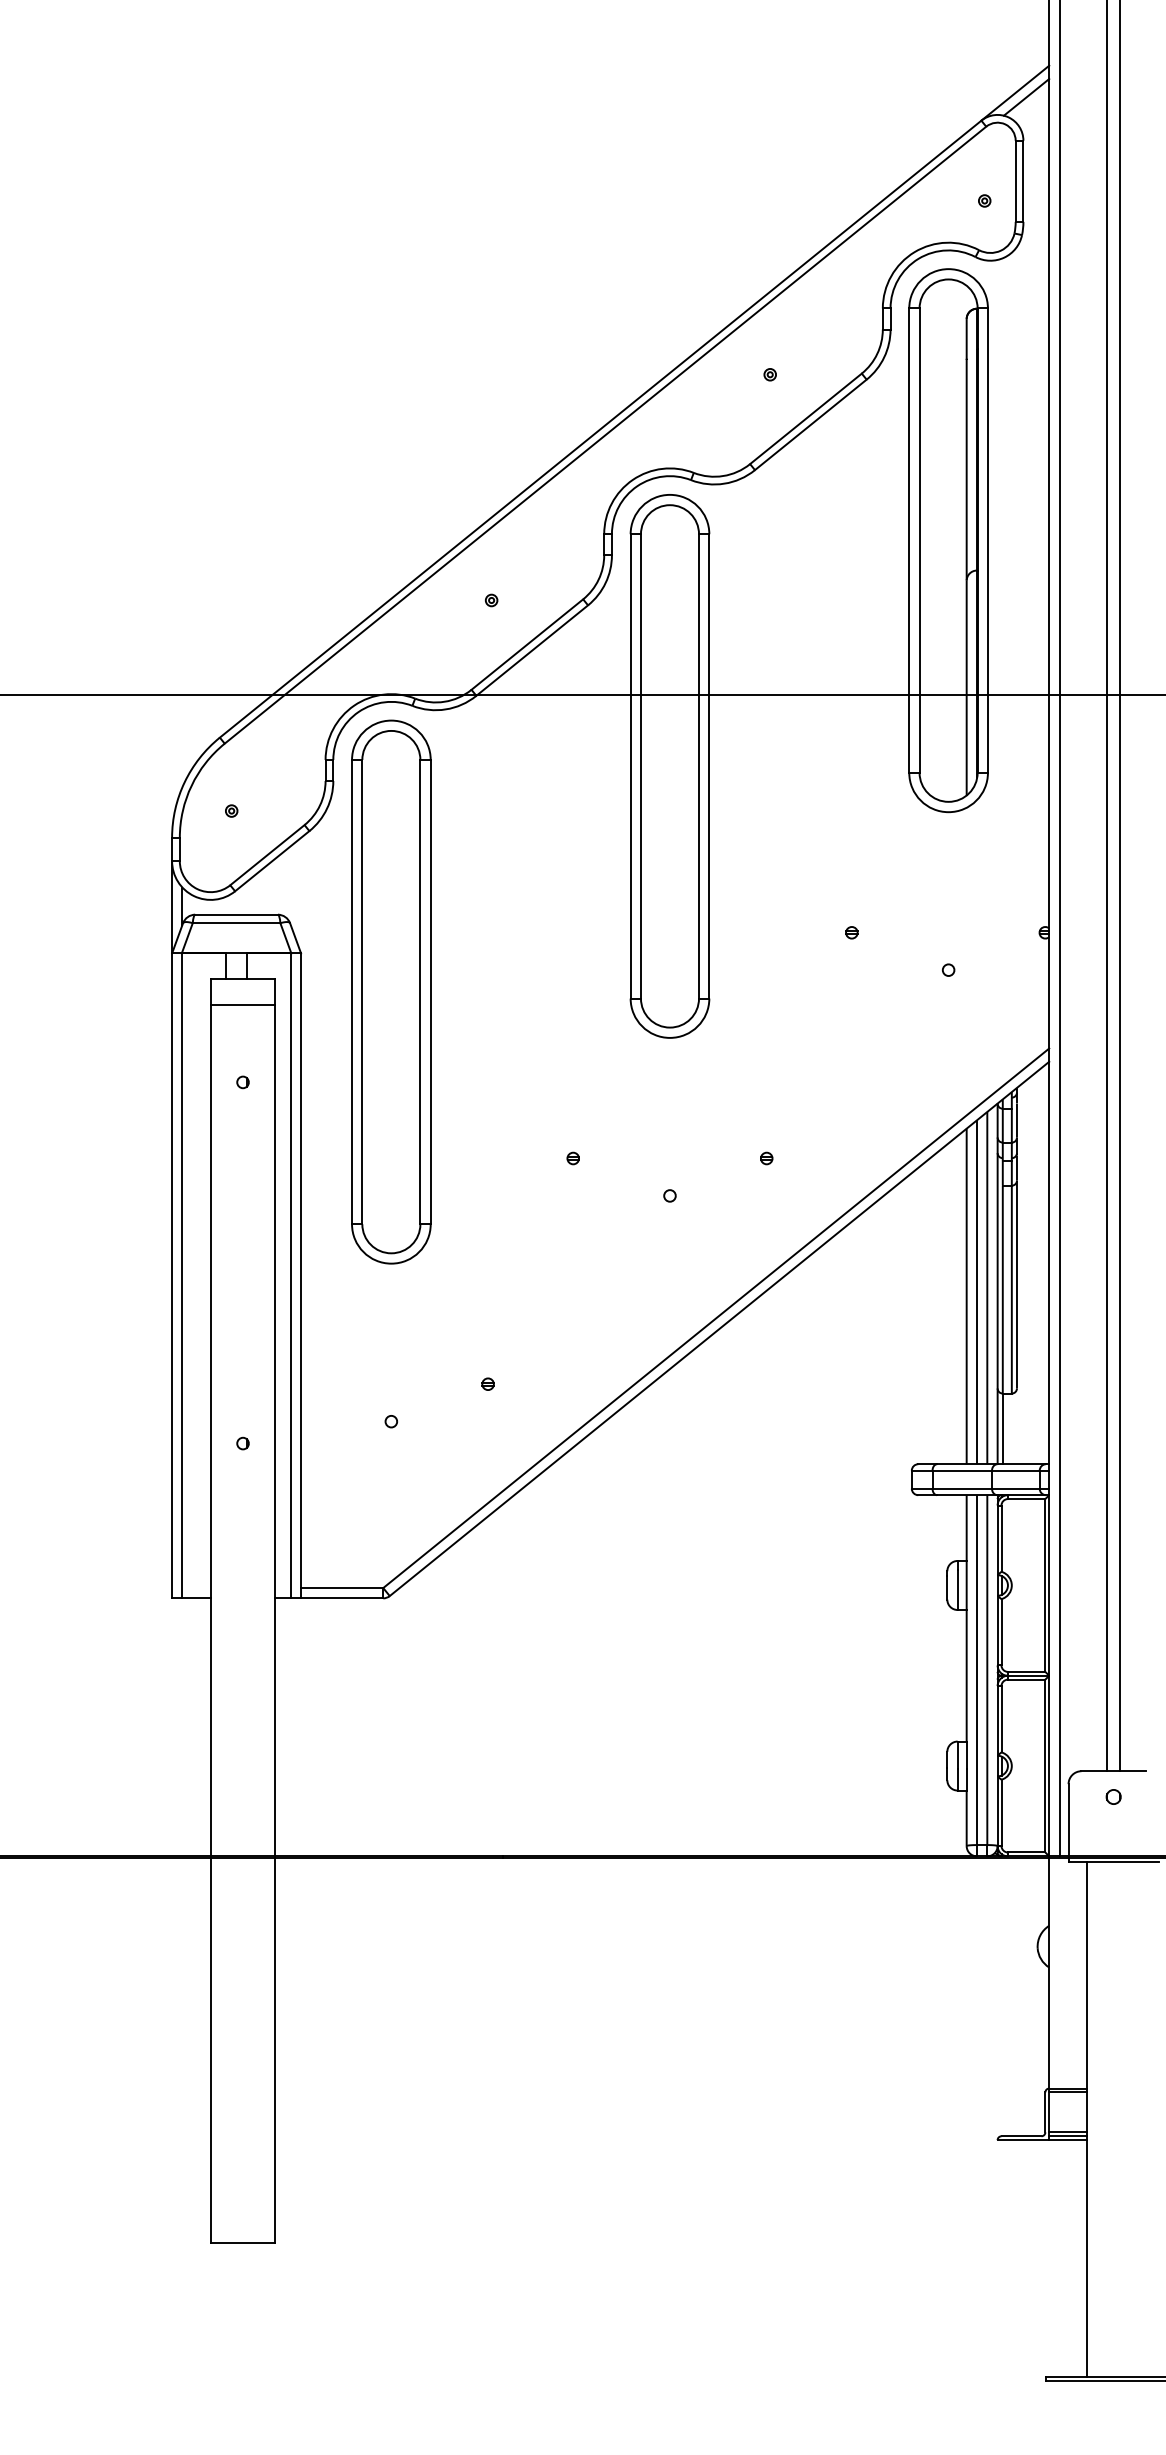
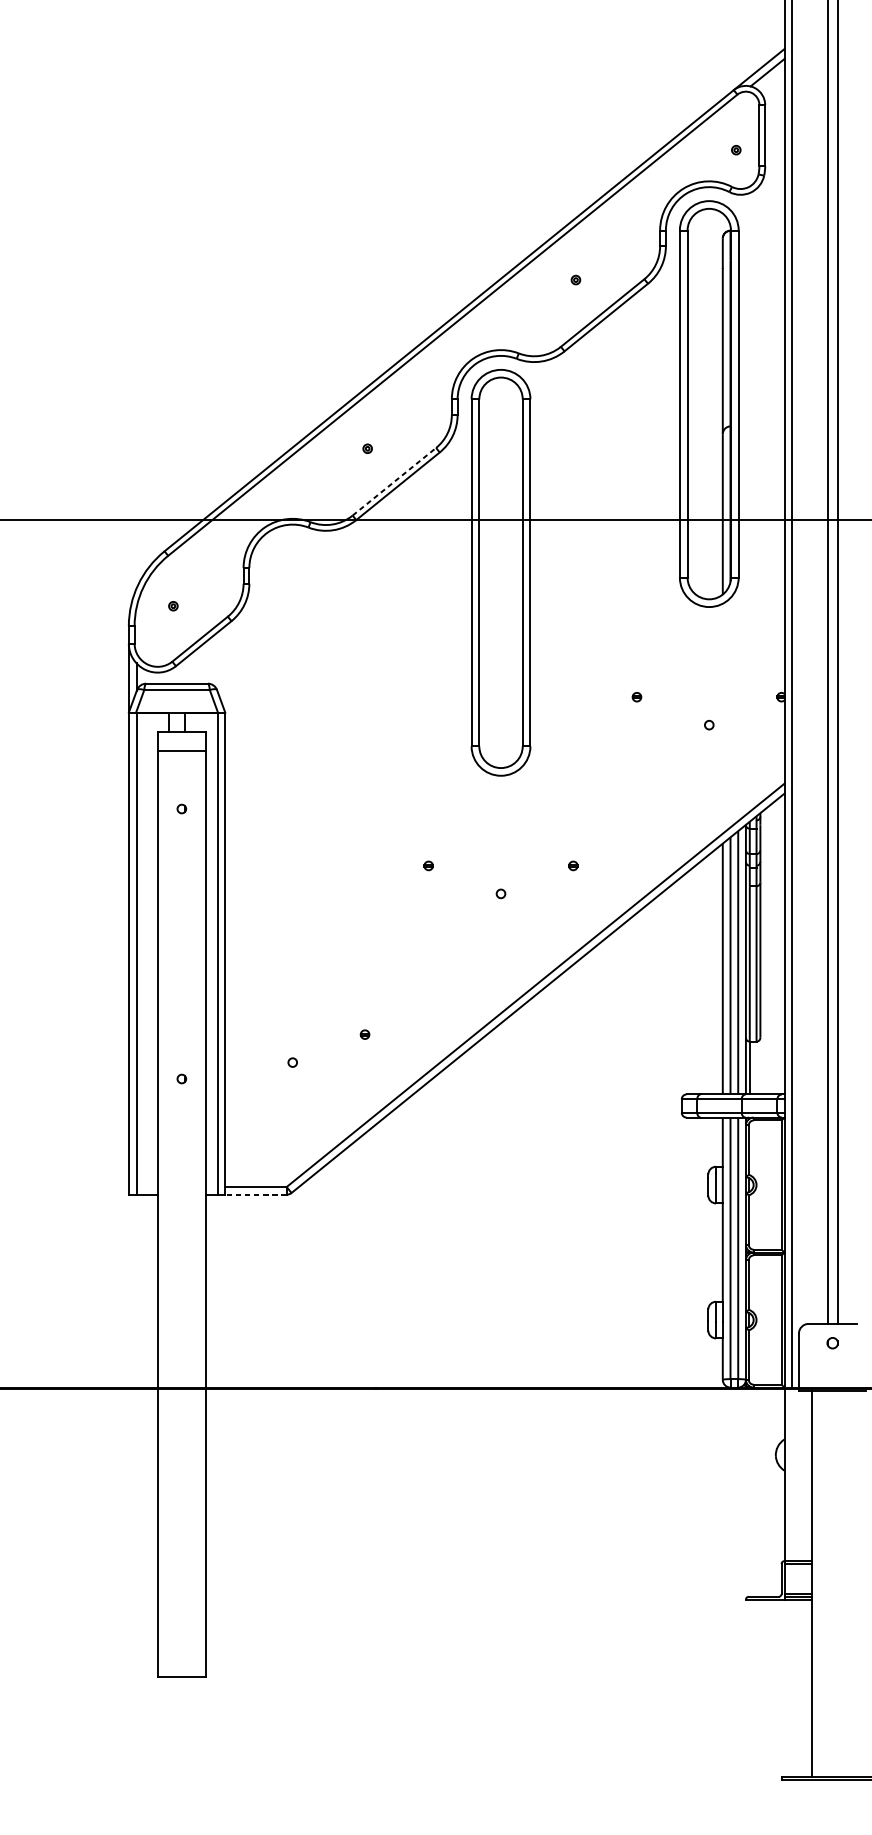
line: (527, 644) -> (394, 481), solid -> dashed
part: (391, 991) -> (292, 741), removed
line: (341, 1598) -> (255, 1194), solid -> dashed

